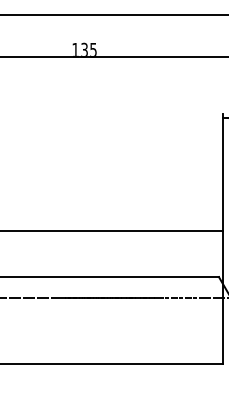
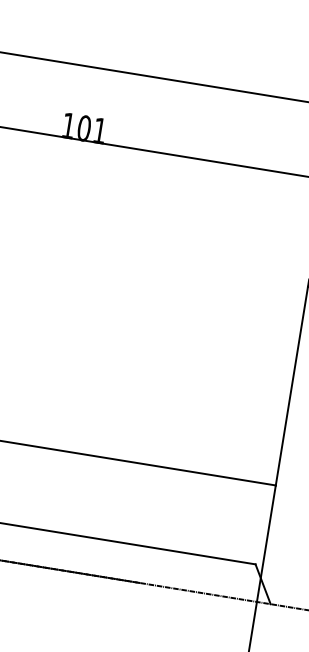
text: (88, 48) -> (91, 126), 135 -> 101

